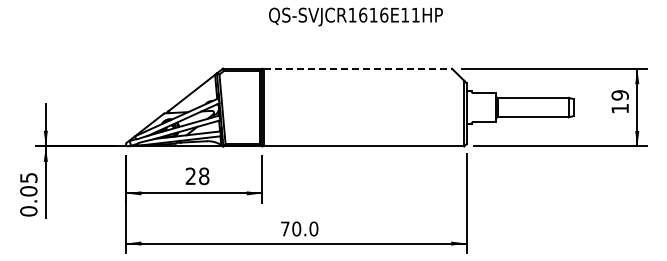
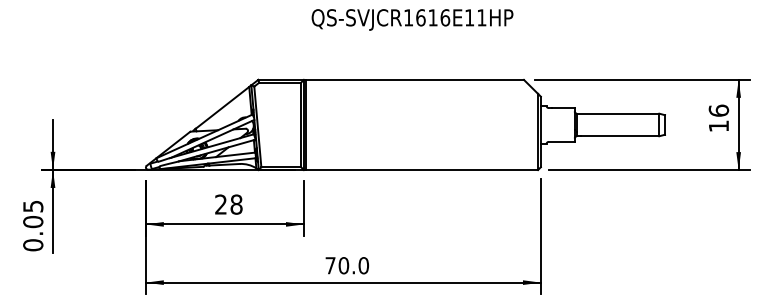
line: (358, 68) -> (415, 79), dashed -> solid
text: (619, 95) -> (718, 110), 19 -> 16

